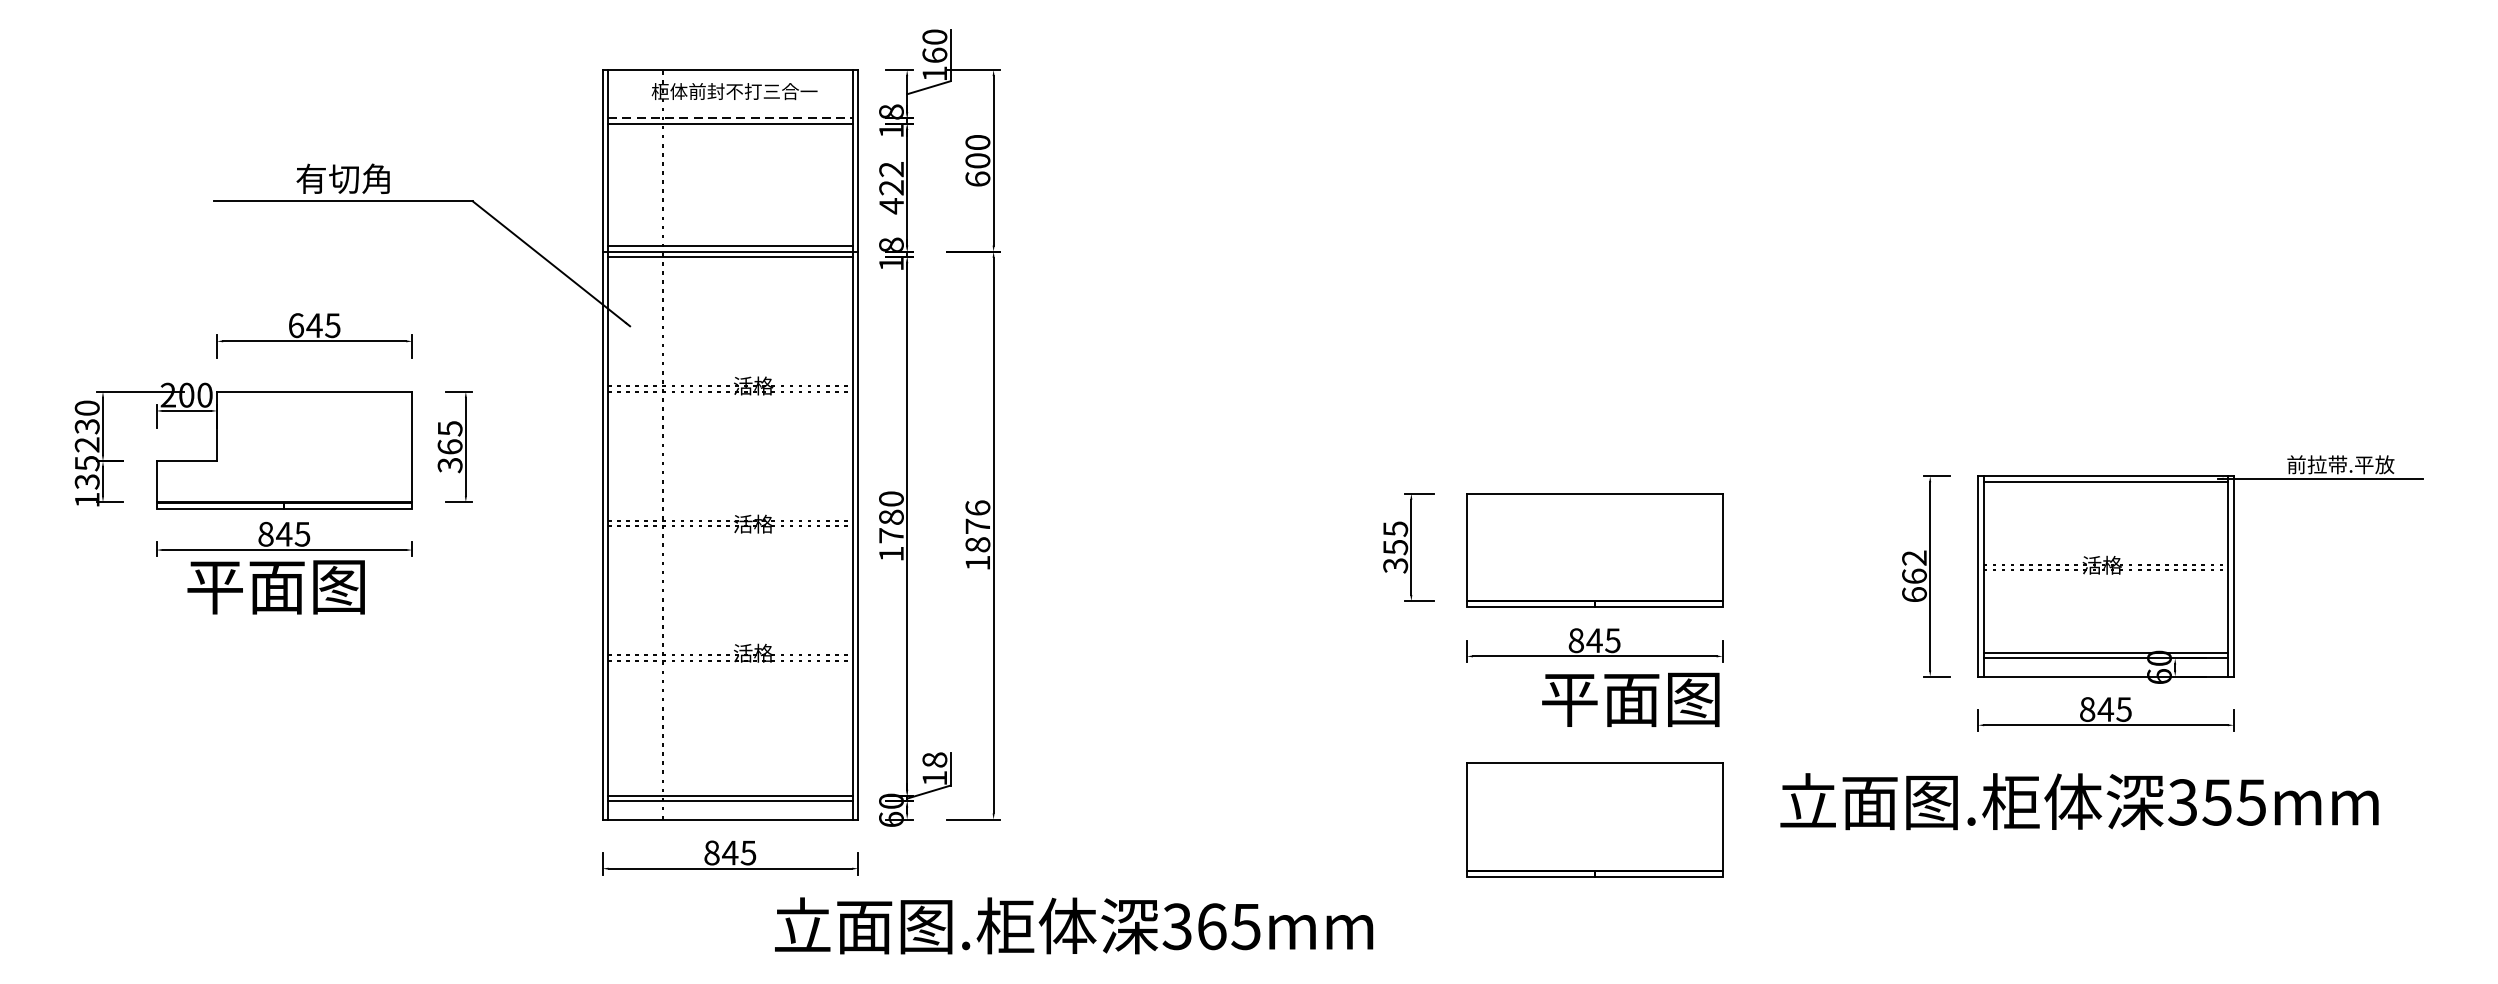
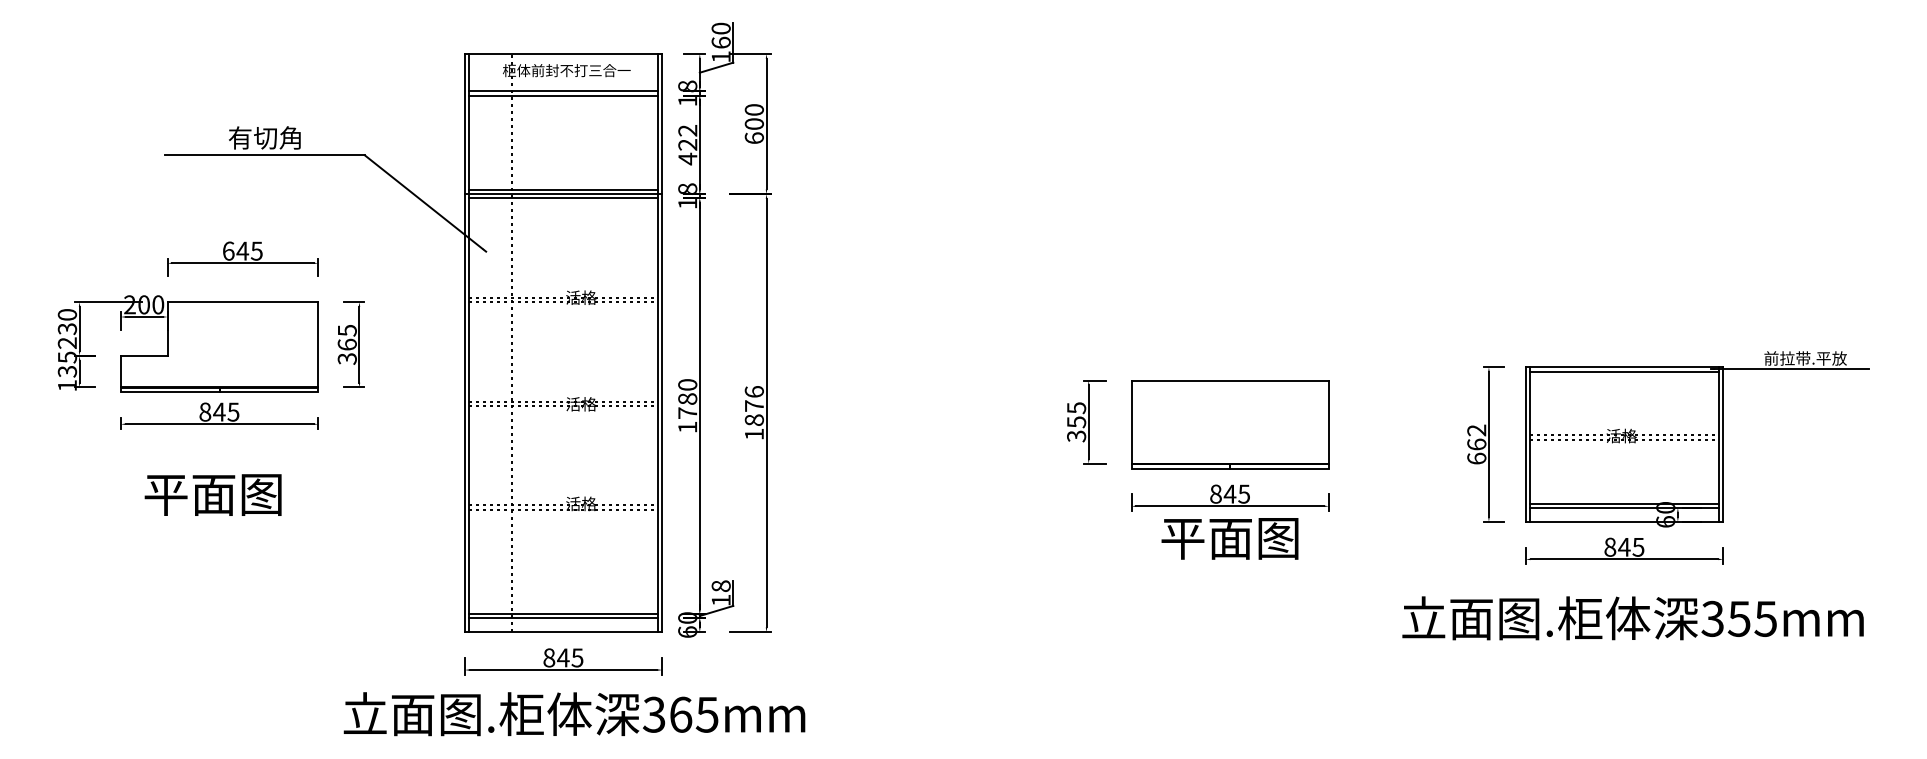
line: (731, 118) -> (564, 91), dashed -> solid
text: (275, 586) -> (212, 494), moved
text: (1630, 699) -> (1229, 538), moved
text: (2078, 801) -> (1632, 618), moved
part: (1595, 820) -> (1230, 632), removed
text: (1073, 926) -> (574, 714), moved

